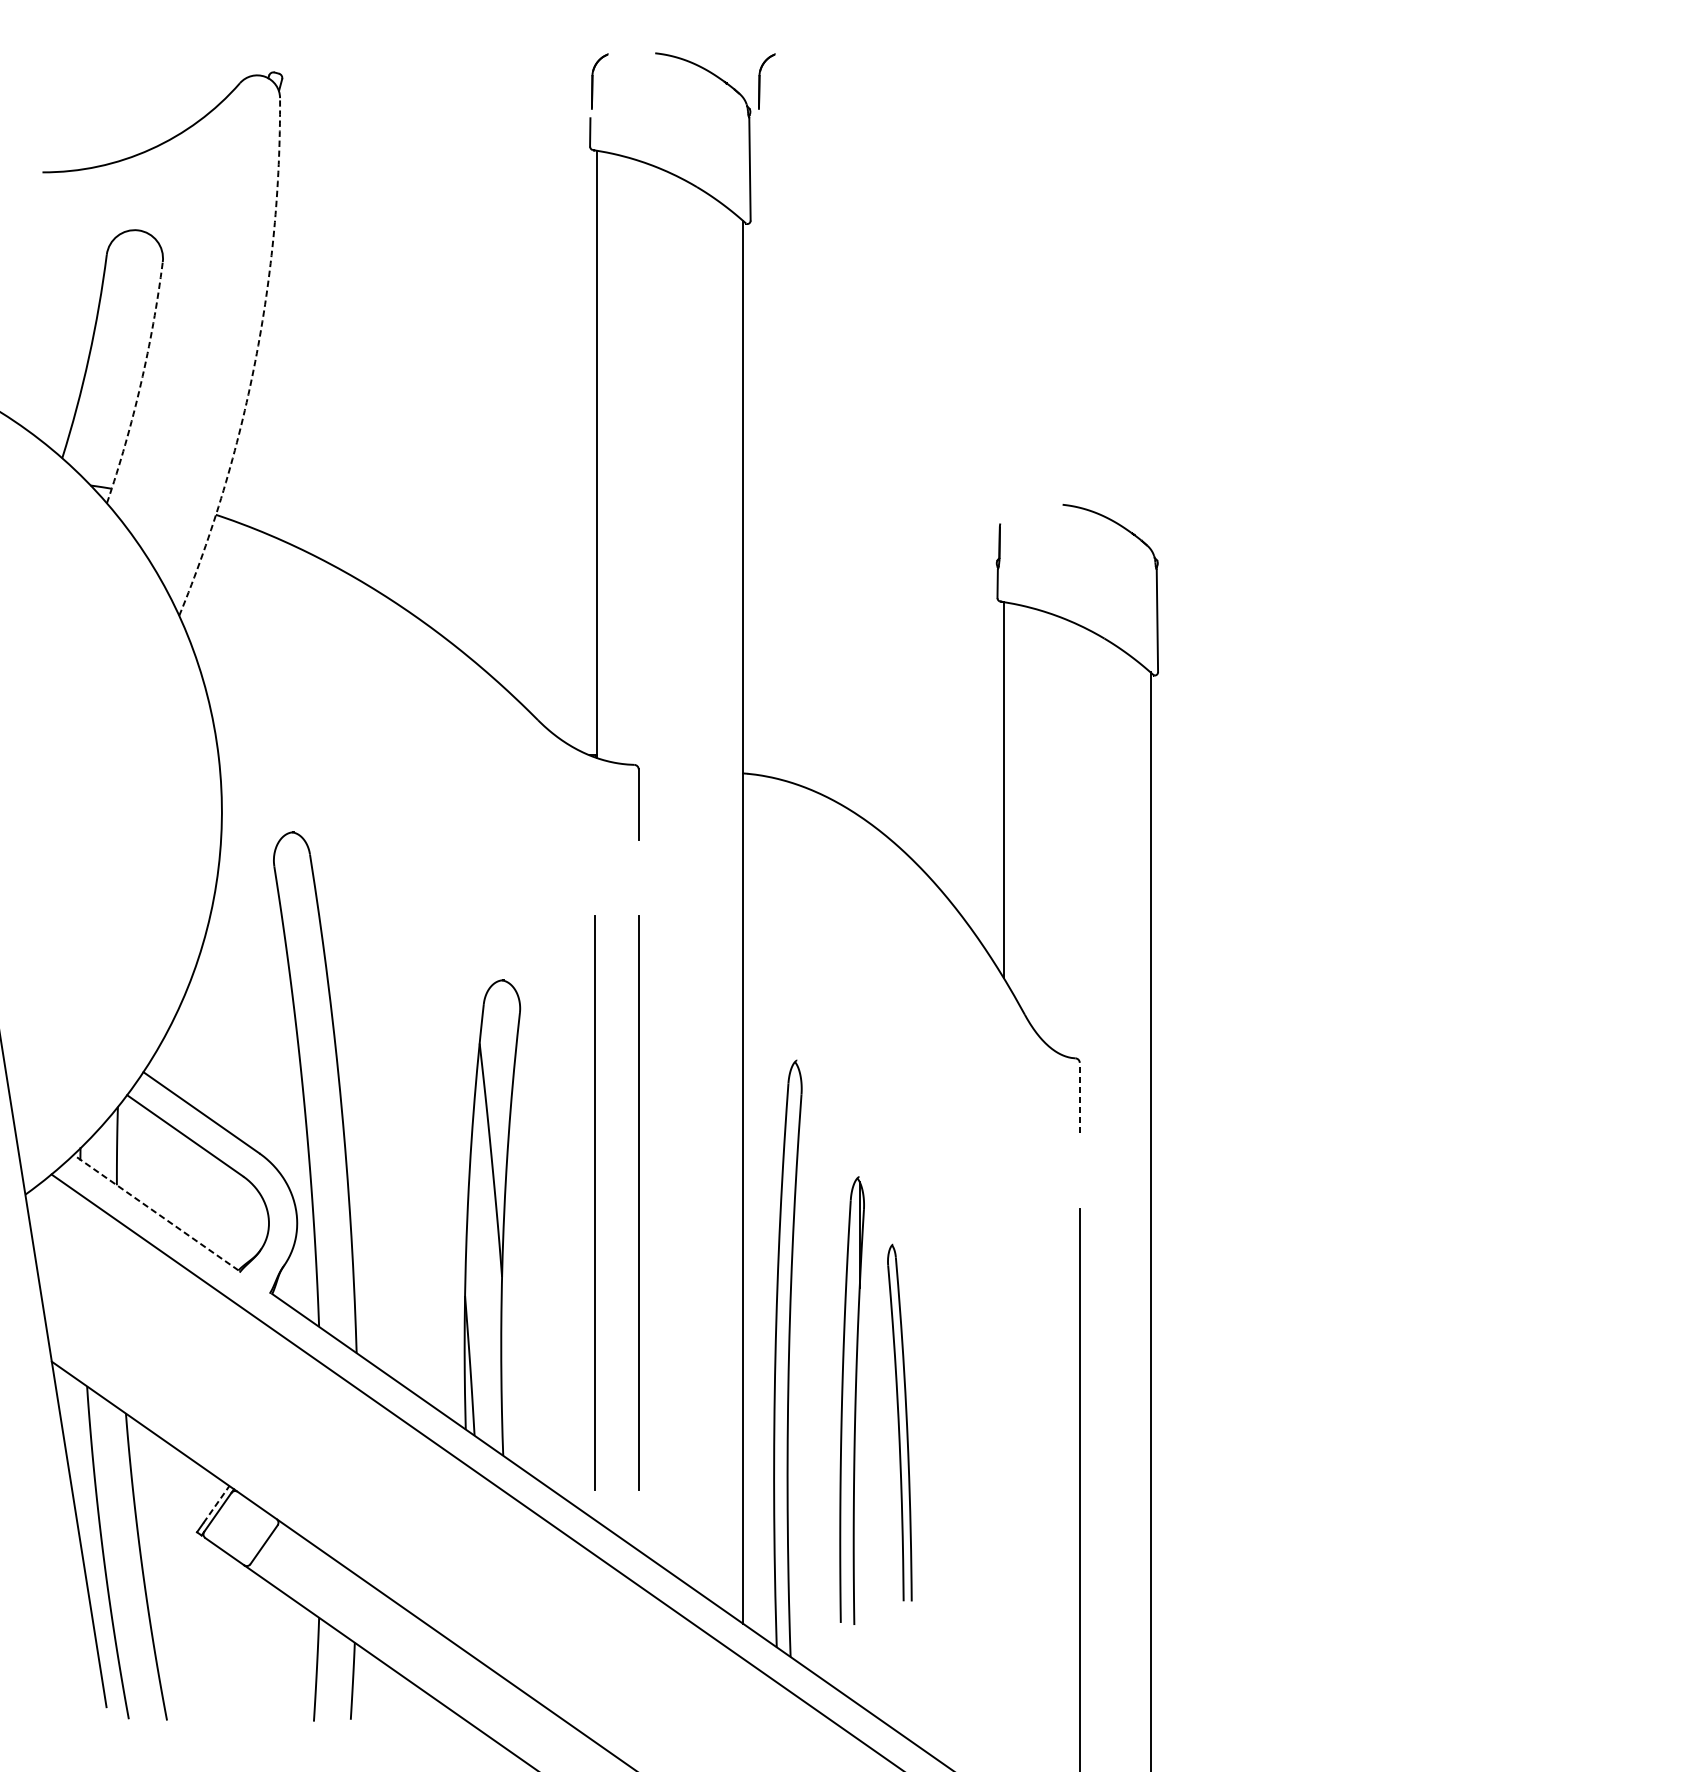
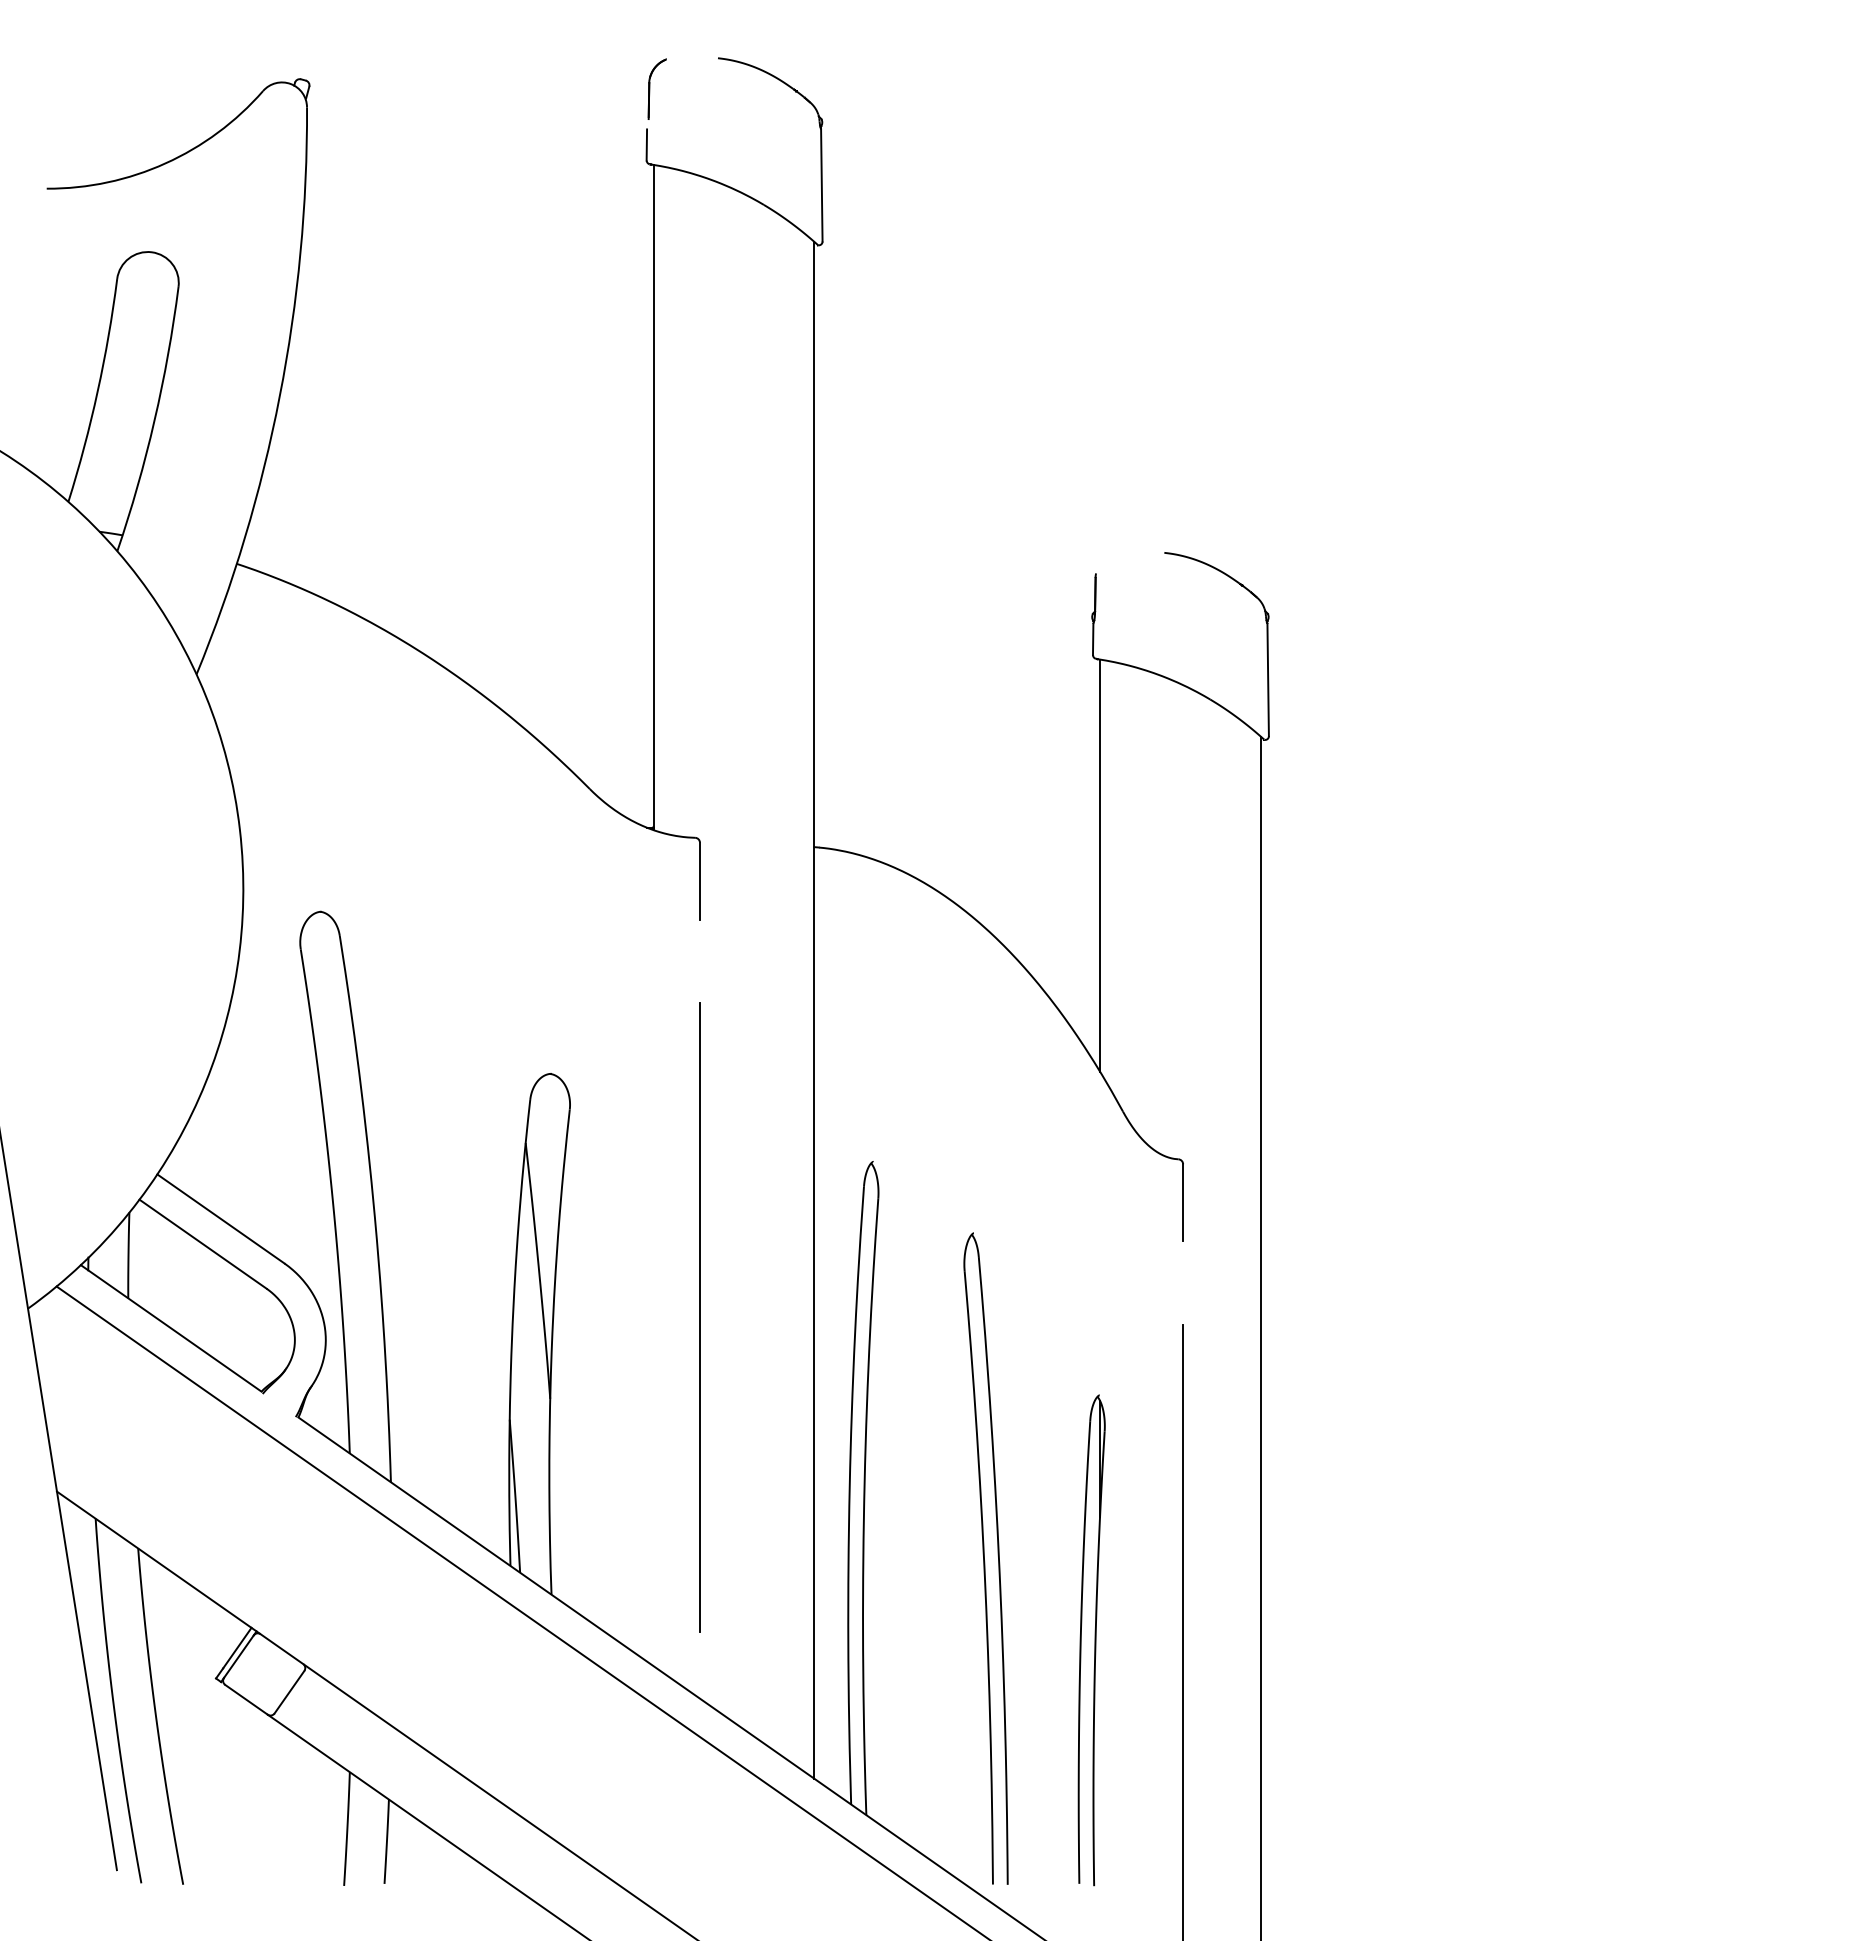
part: (766, 80) -> (839, 88), removed
arc: (254, 362) -> (279, 396), dashed -> solid
arc: (140, 383) -> (154, 420), dashed -> solid
line: (1080, 1097) -> (1183, 1202), dashed -> solid
line: (594, 1202) -> (651, 1317), removed
line: (155, 1212) -> (170, 1328), dashed -> solid
part: (851, 1400) -> (1091, 1640), moved
part: (899, 1422) -> (985, 1558), size x1.67
line: (216, 1504) -> (237, 1648), dashed -> solid

